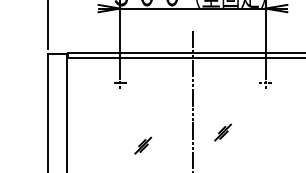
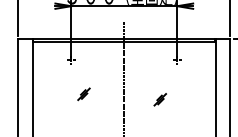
part: (221, 132) -> (159, 99), moved
part: (142, 145) -> (83, 94), moved

